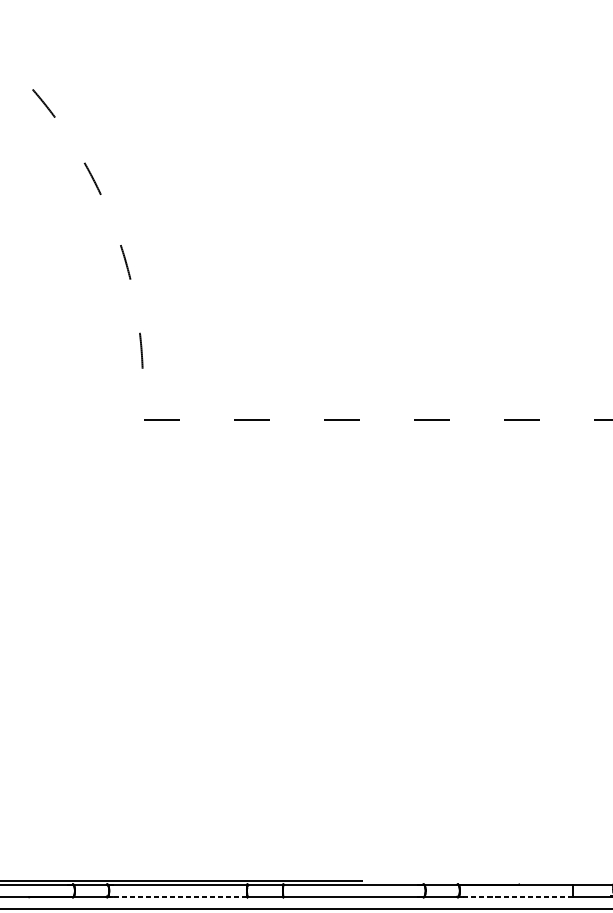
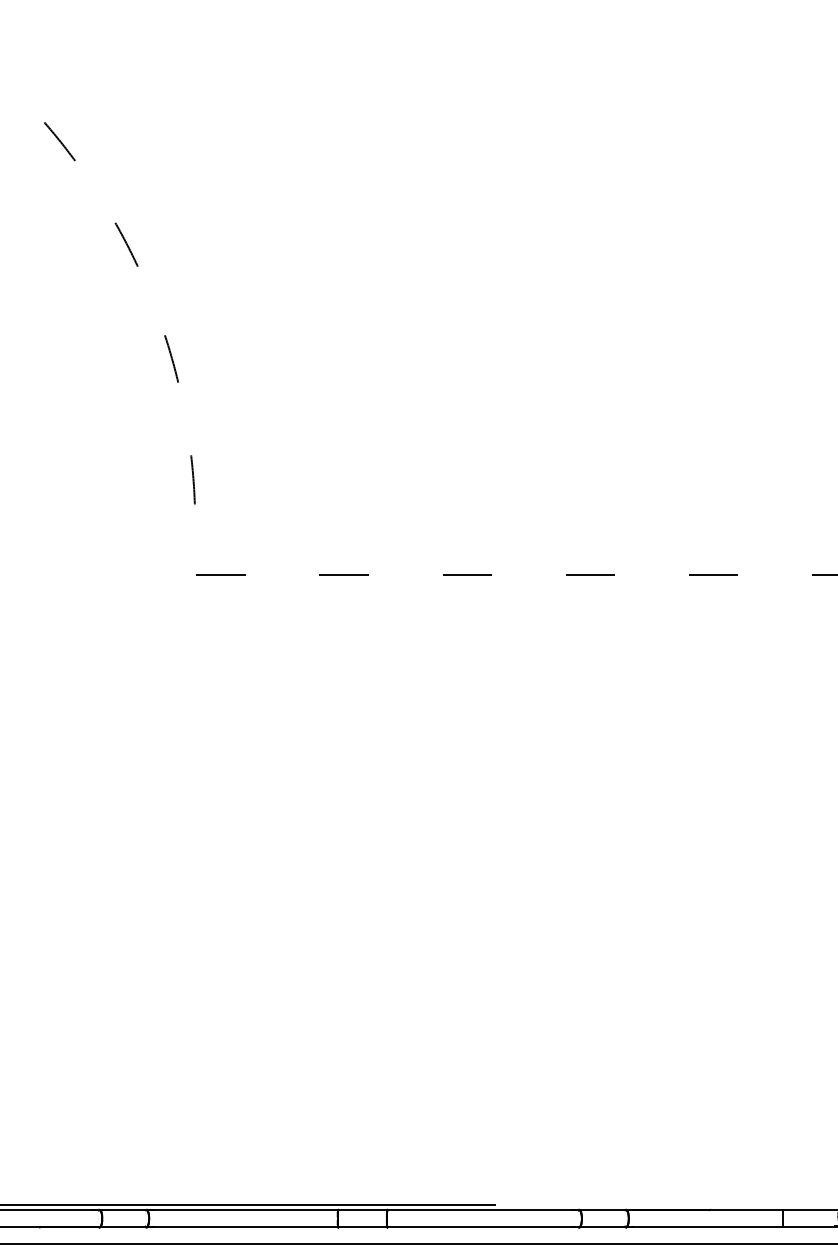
line: (177, 897) -> (242, 1227), dashed -> solid
line: (515, 897) -> (704, 1227), dashed -> solid

